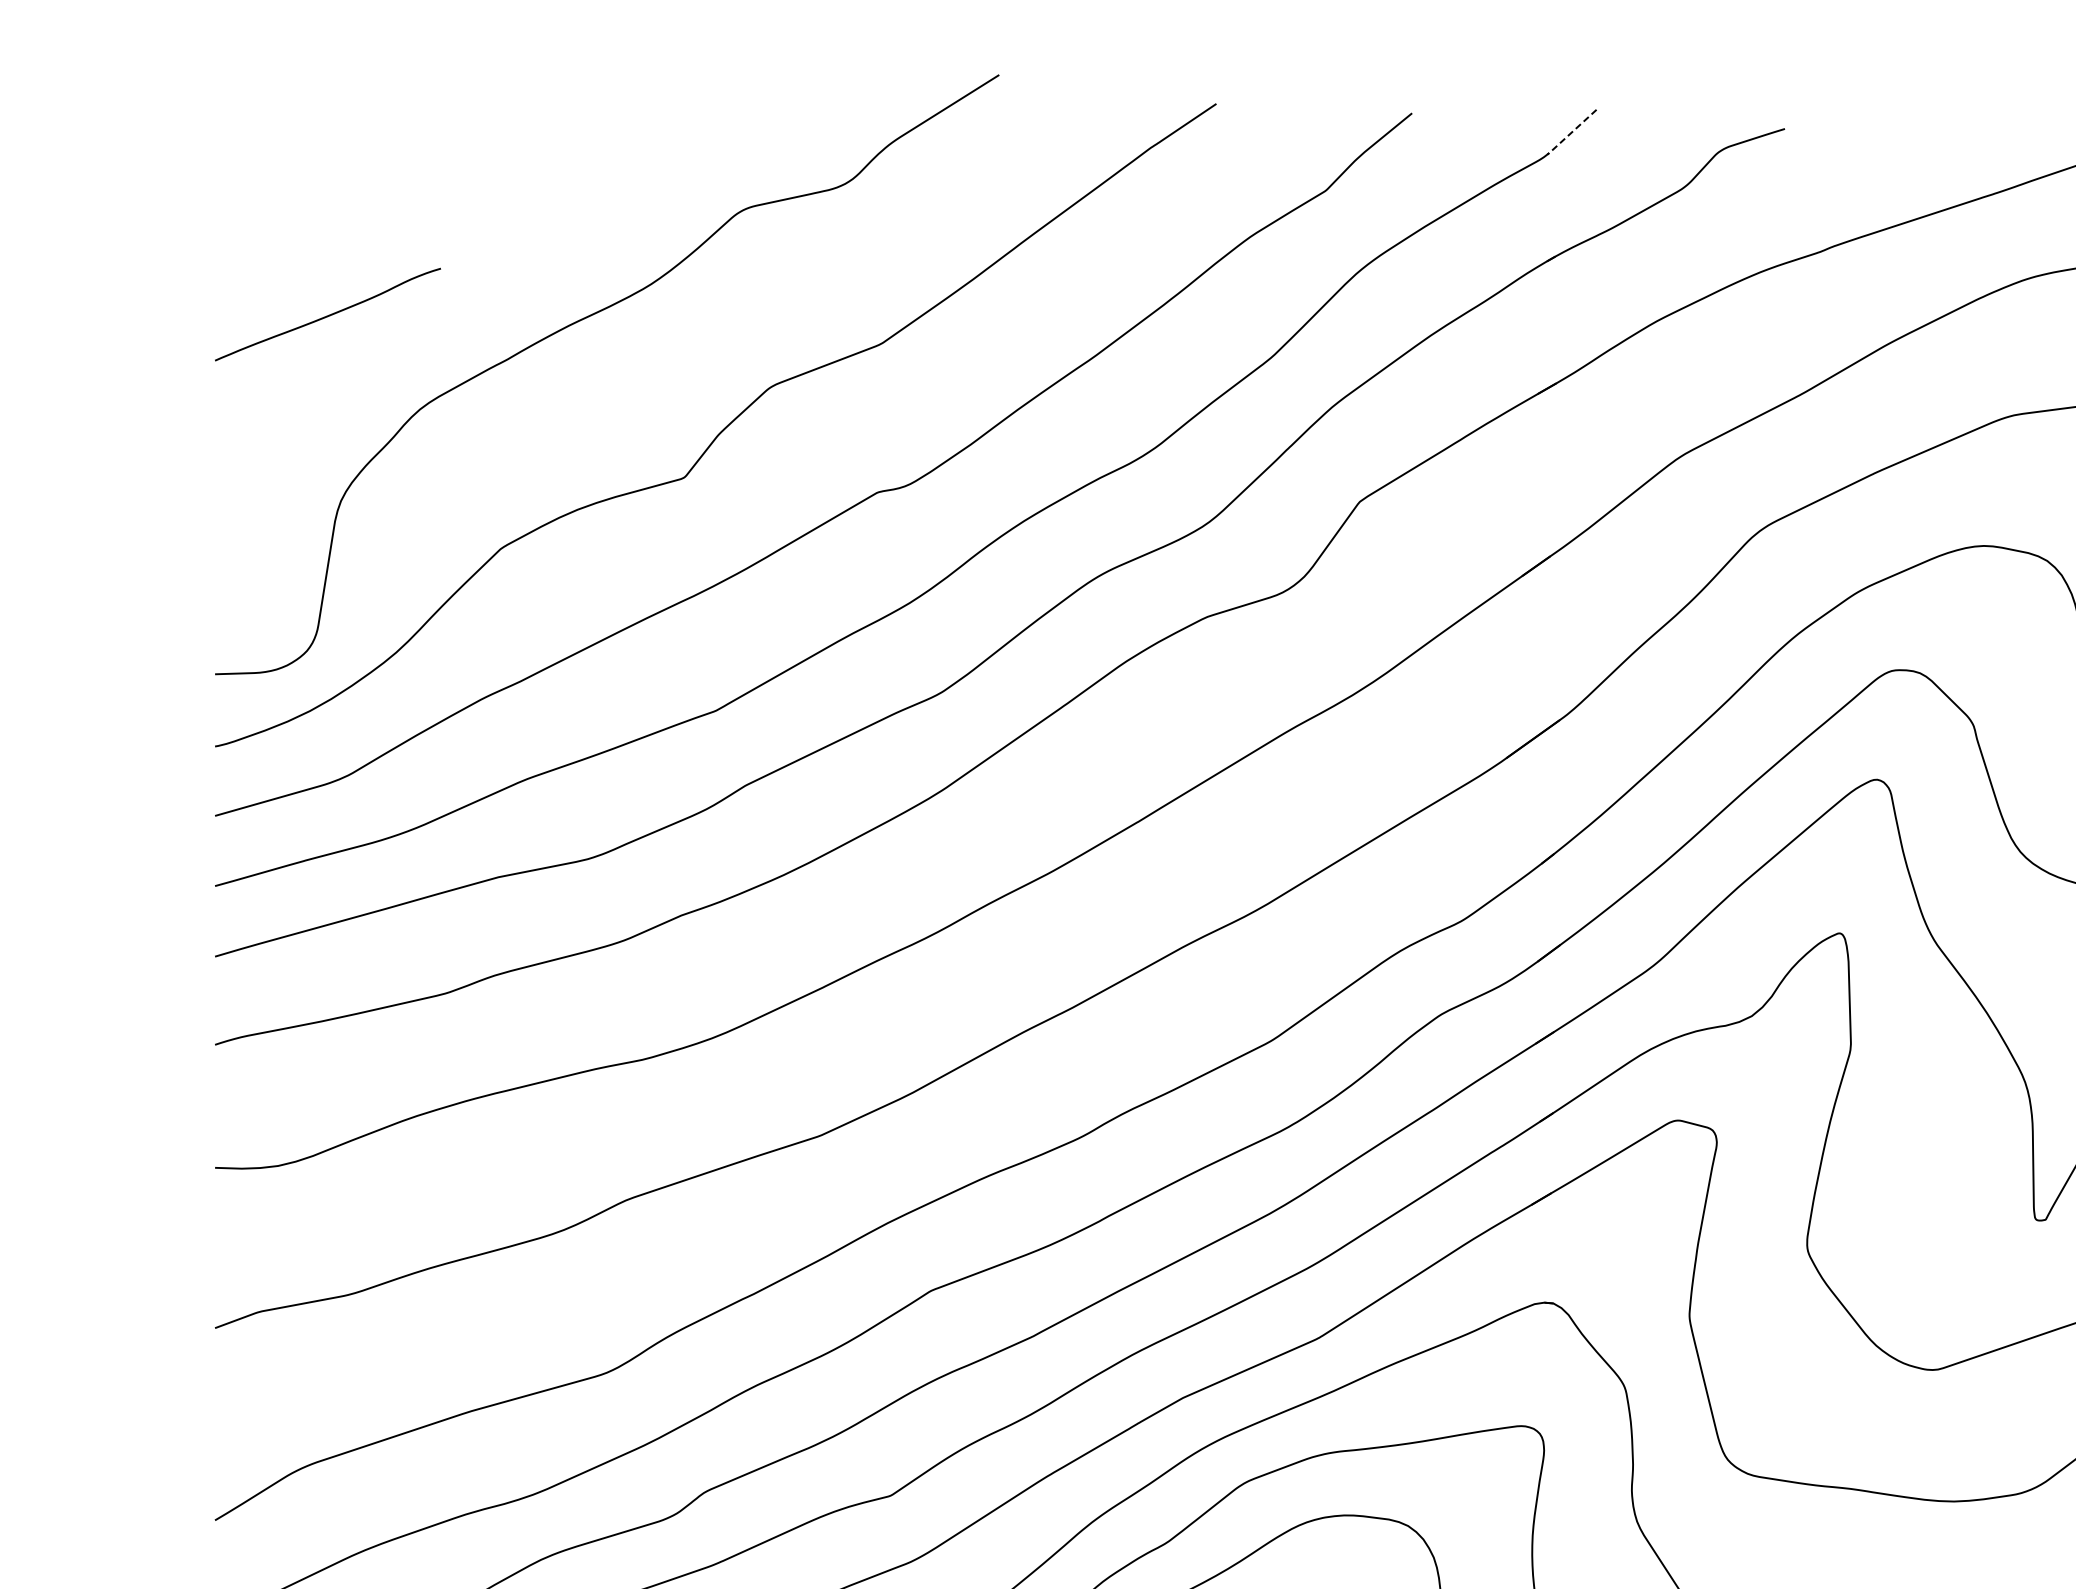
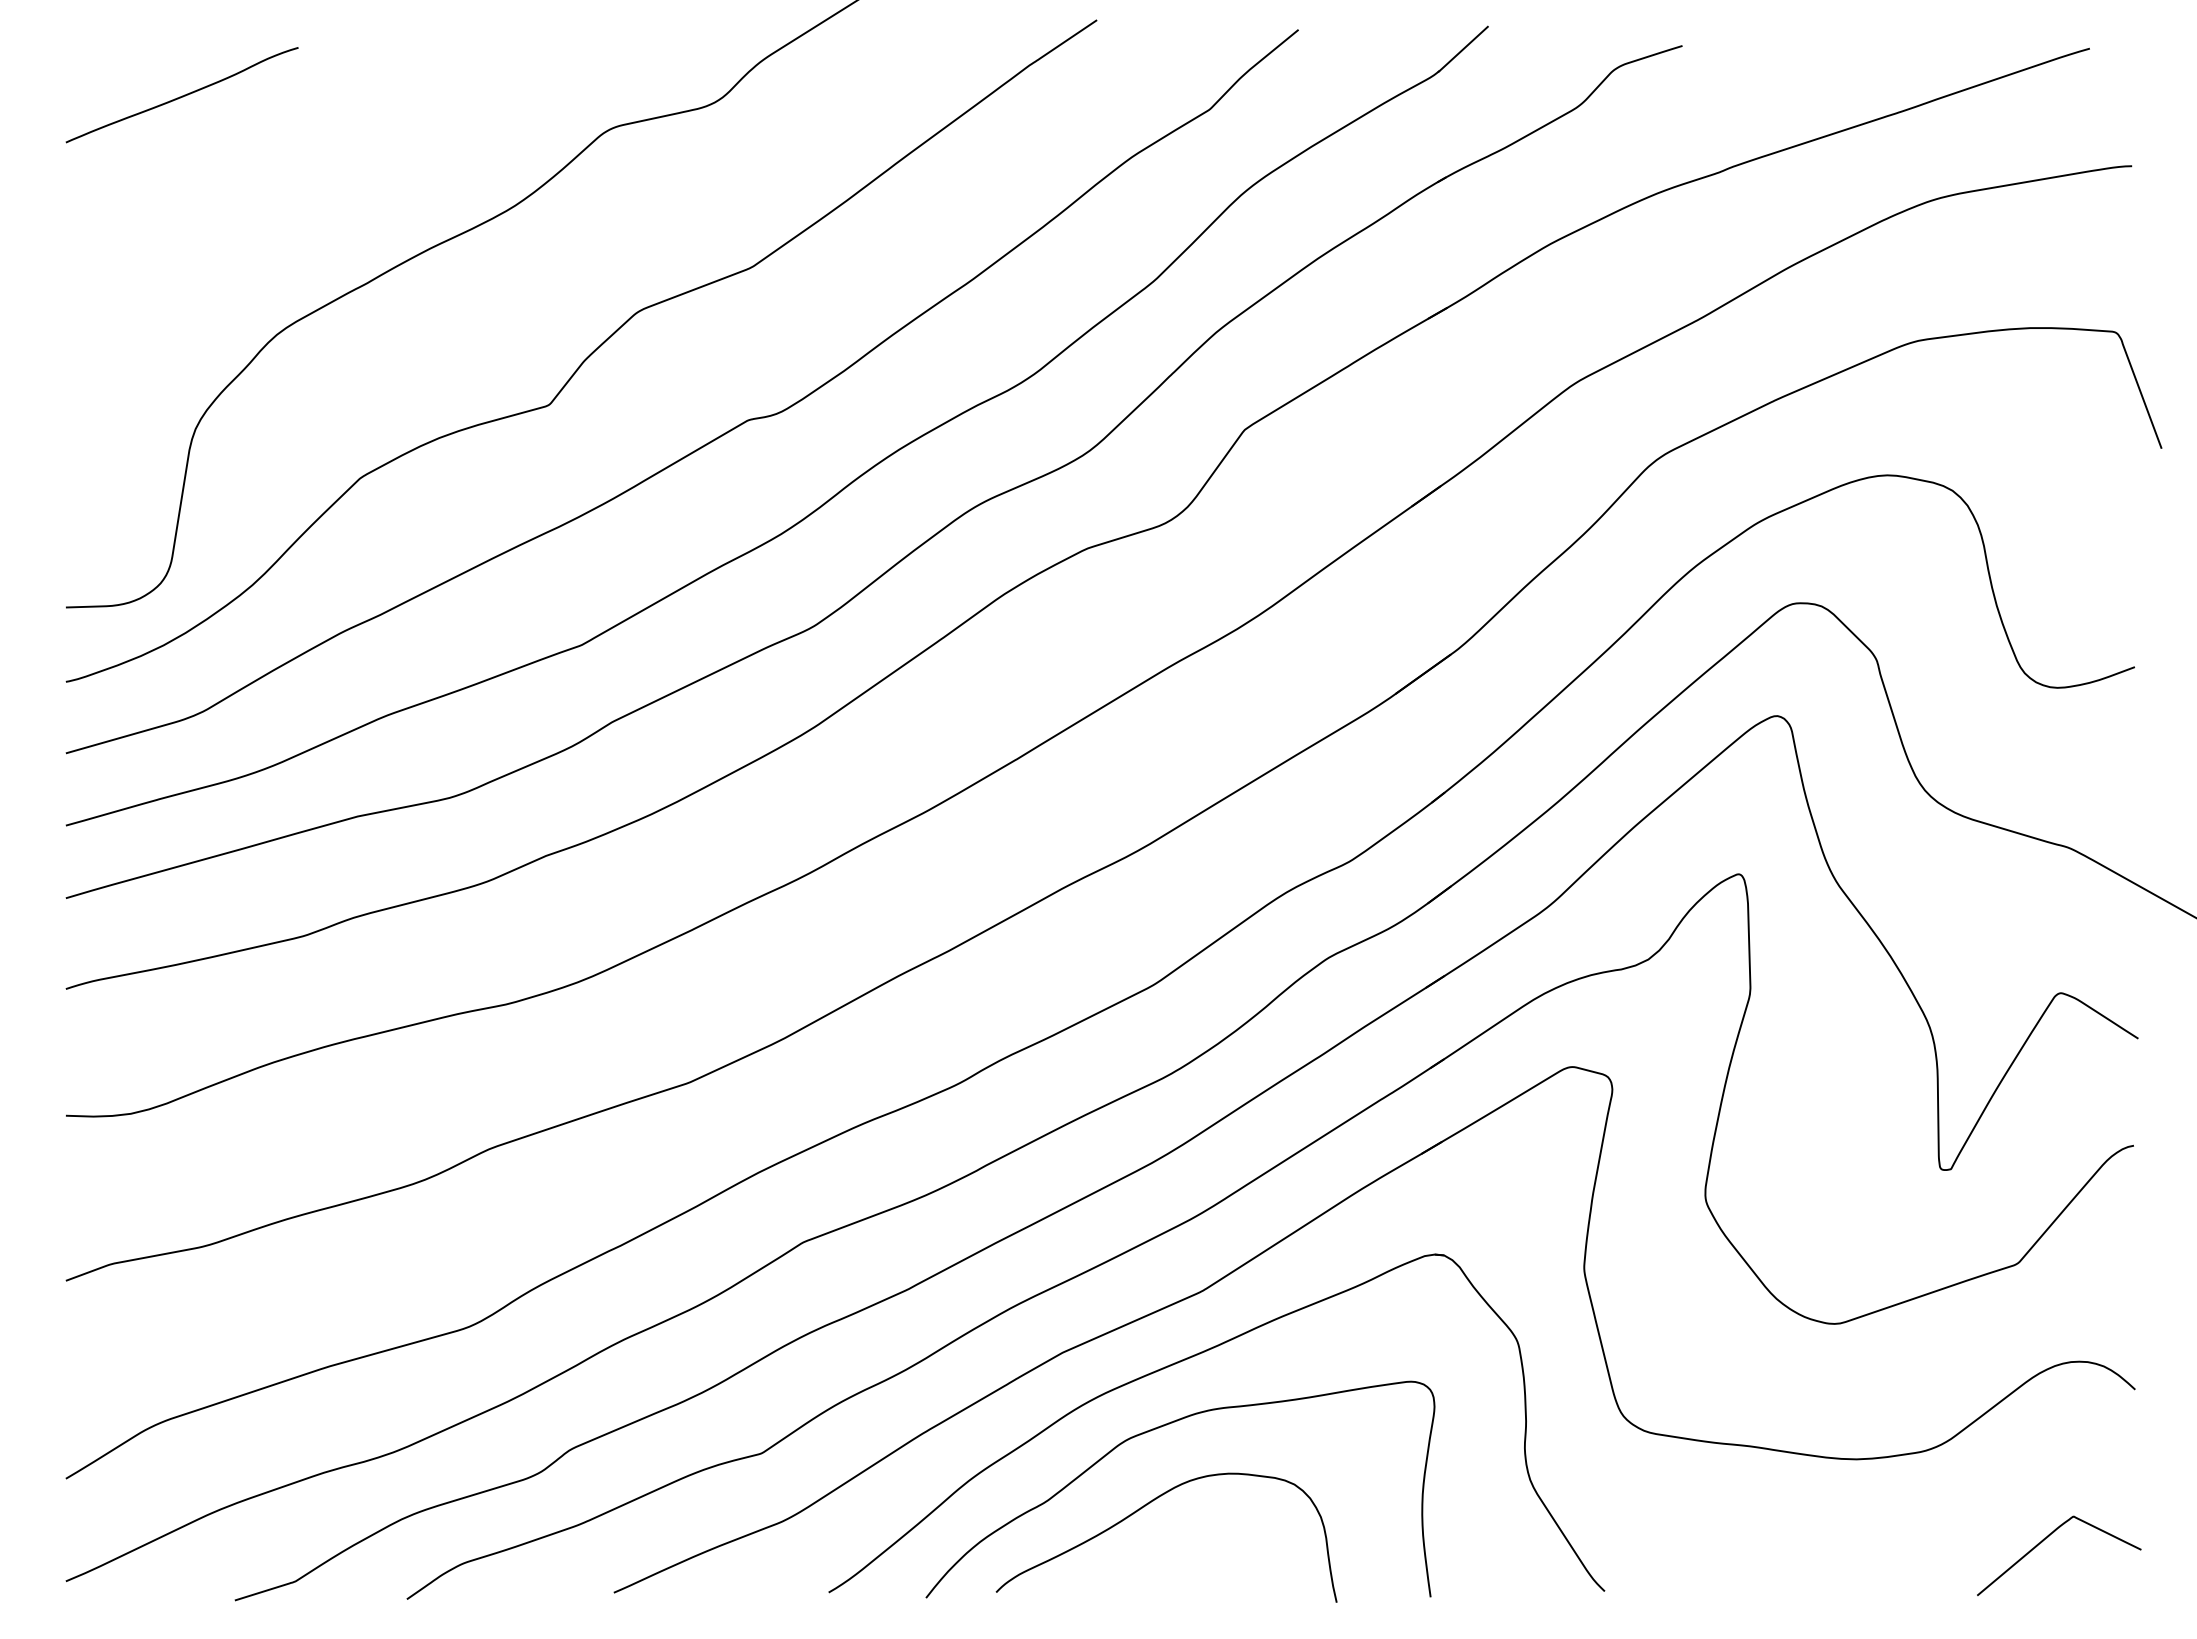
line: (1571, 133) -> (1462, 50), dashed -> solid
curve: (328, 314) -> (182, 95), moved

